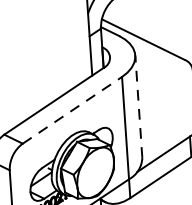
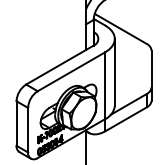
line: (138, 105) -> (114, 71), dashed -> solid
line: (72, 109) -> (71, 71), dashed -> solid

